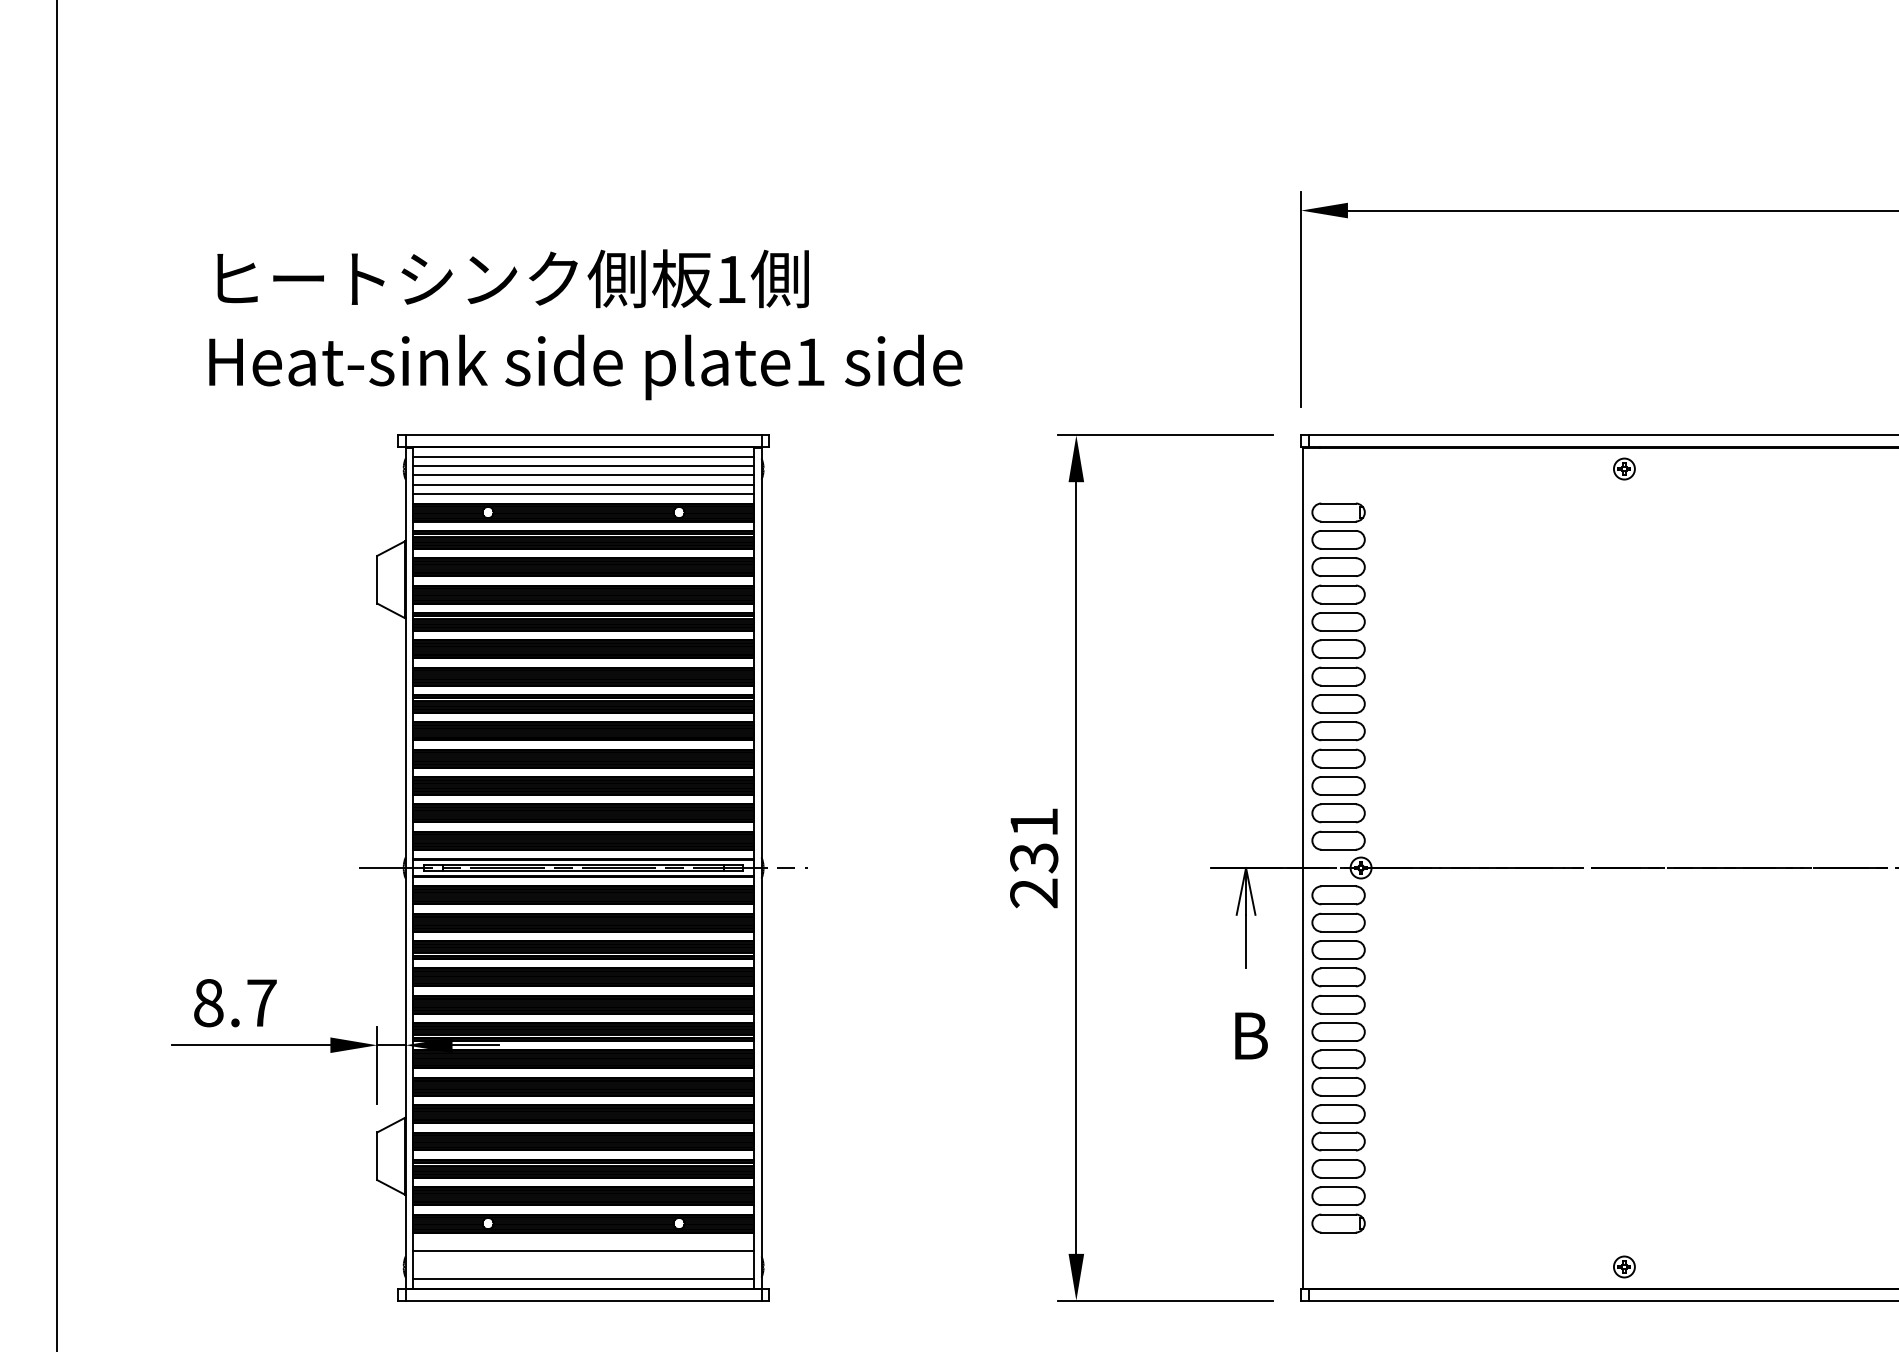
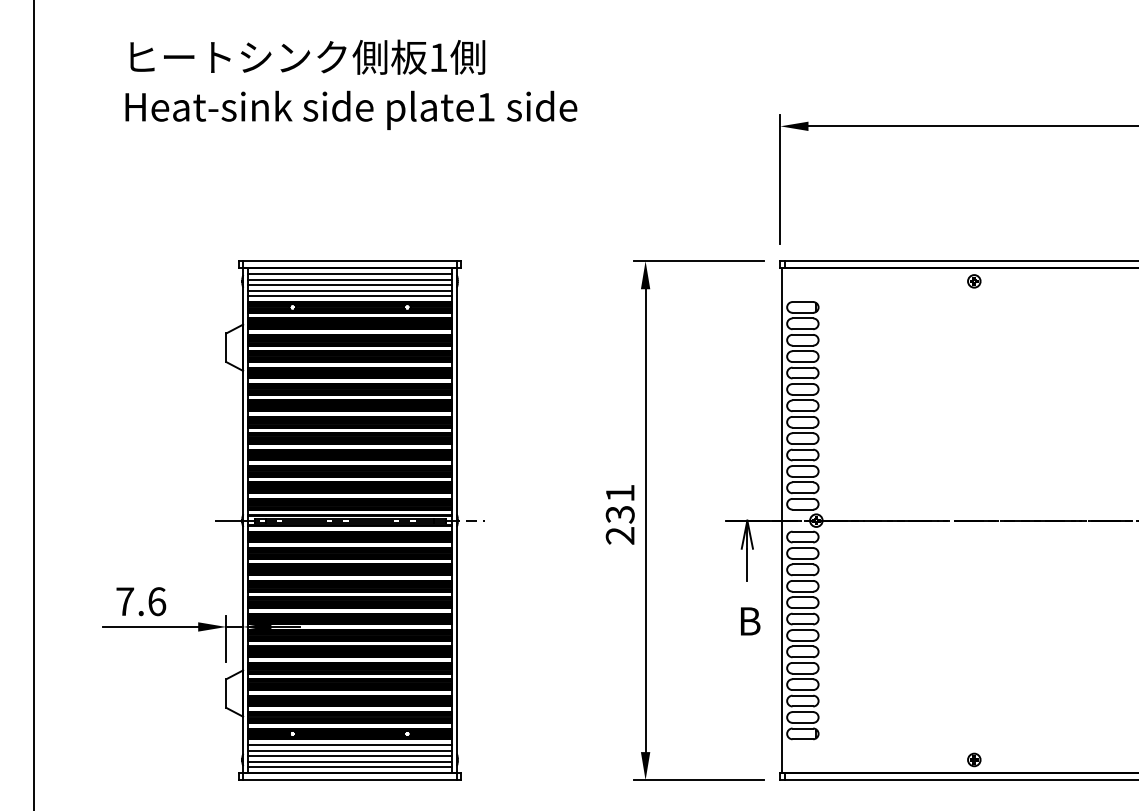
text: (586, 324) -> (351, 84), moved
text: (235, 1002) -> (141, 601), 8.7 -> 7.6
line: (582, 1241) -> (349, 744), added
line: (582, 1261) -> (349, 756), added
line: (582, 1269) -> (349, 761), added

